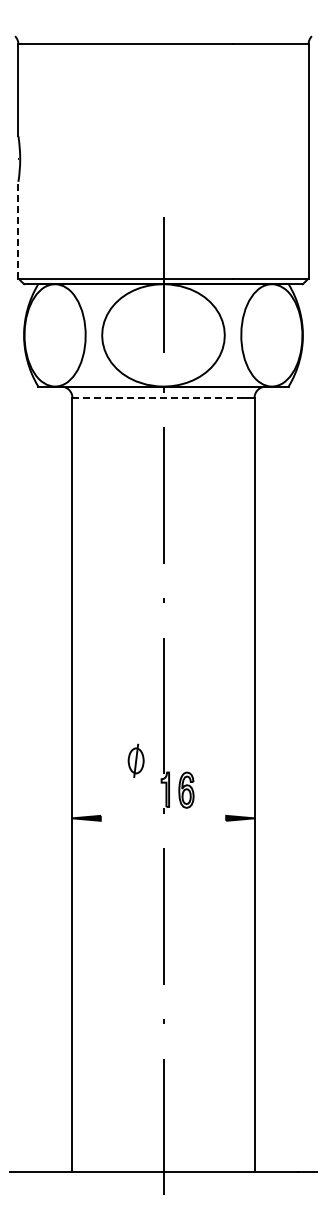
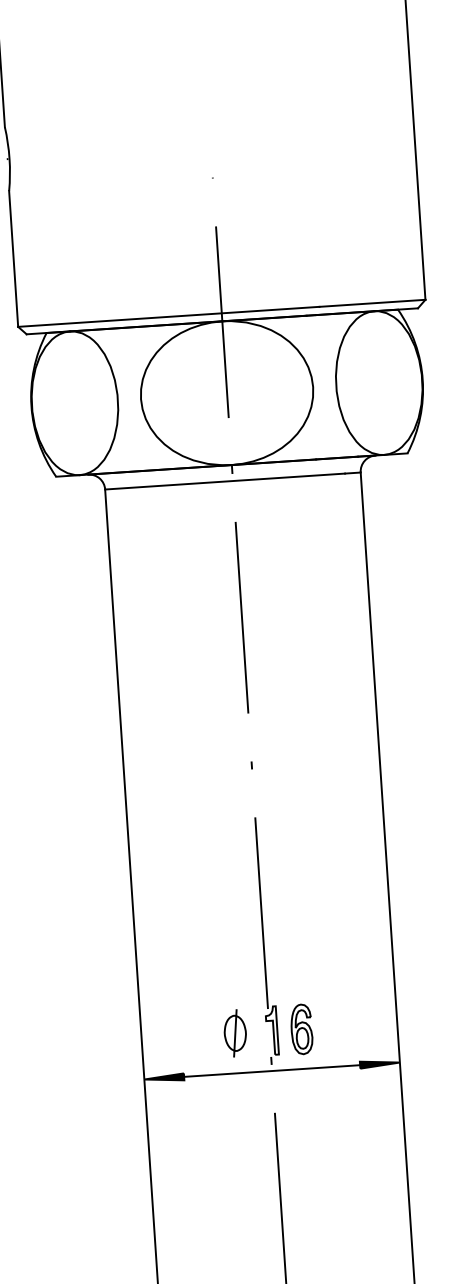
line: (18, 229) -> (13, 258), dashed -> solid
line: (158, 398) -> (225, 482), dashed -> solid
part: (135, 760) -> (234, 1032), moved
line: (163, 818) -> (272, 1071), added

